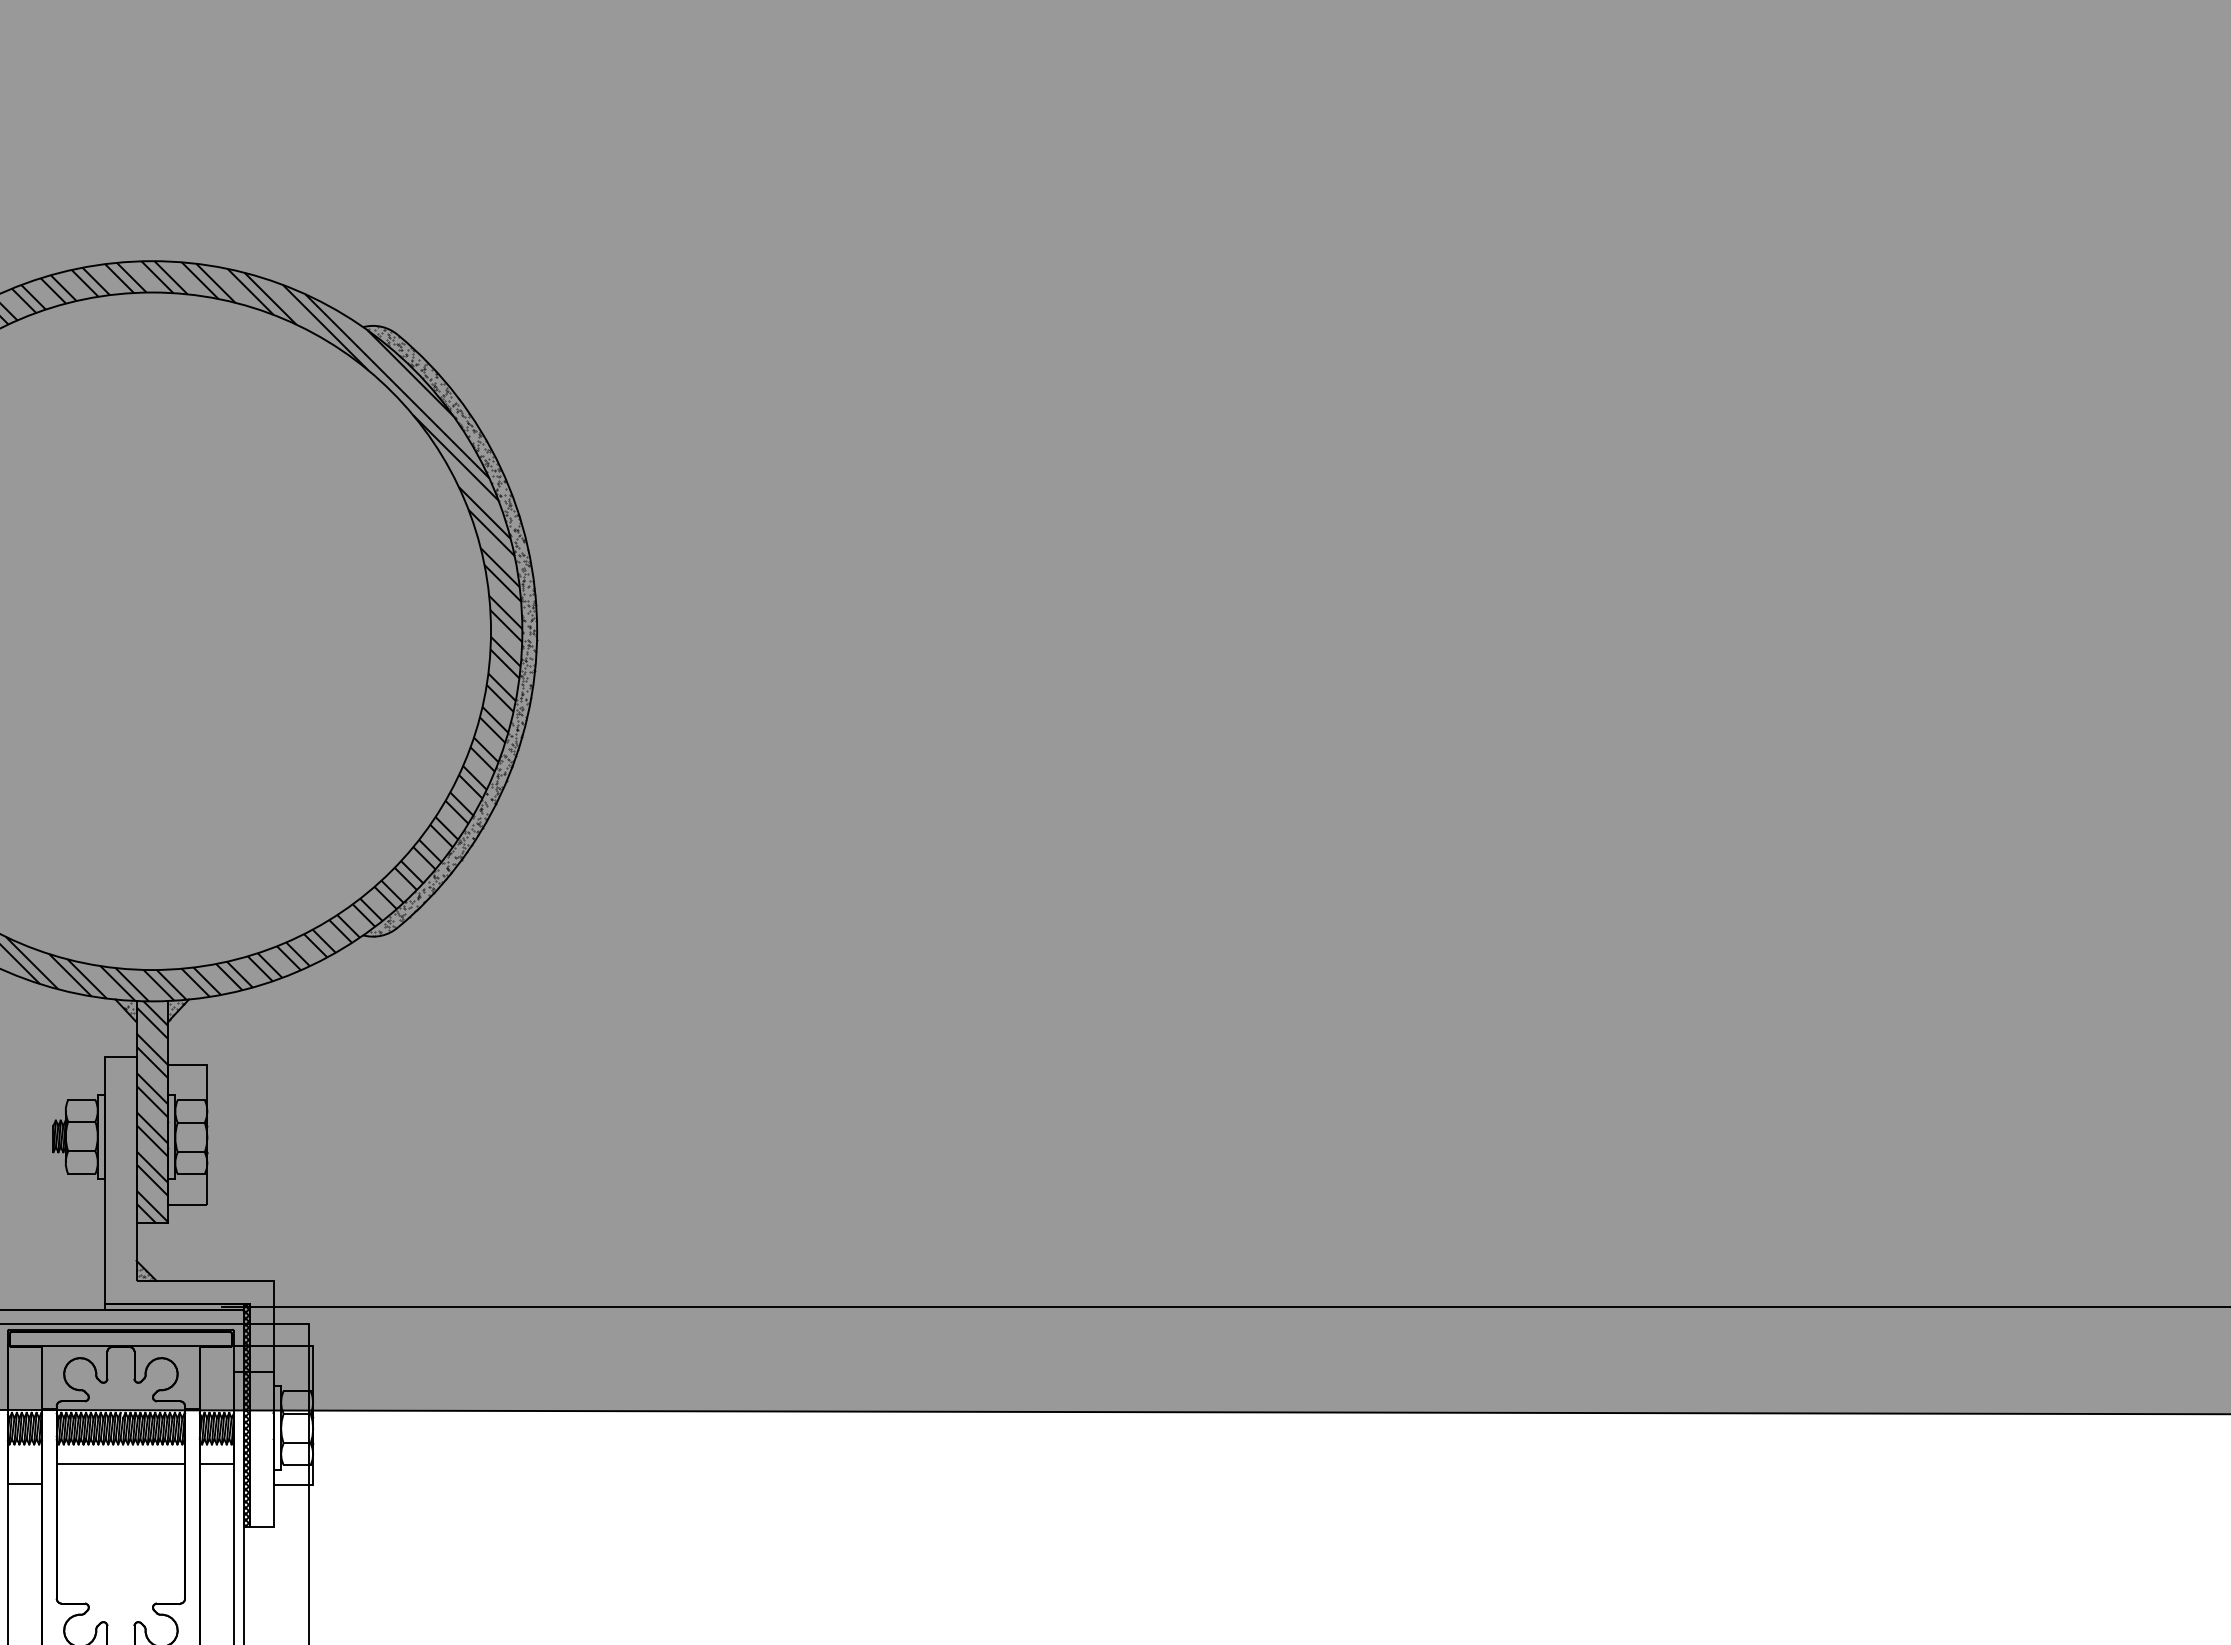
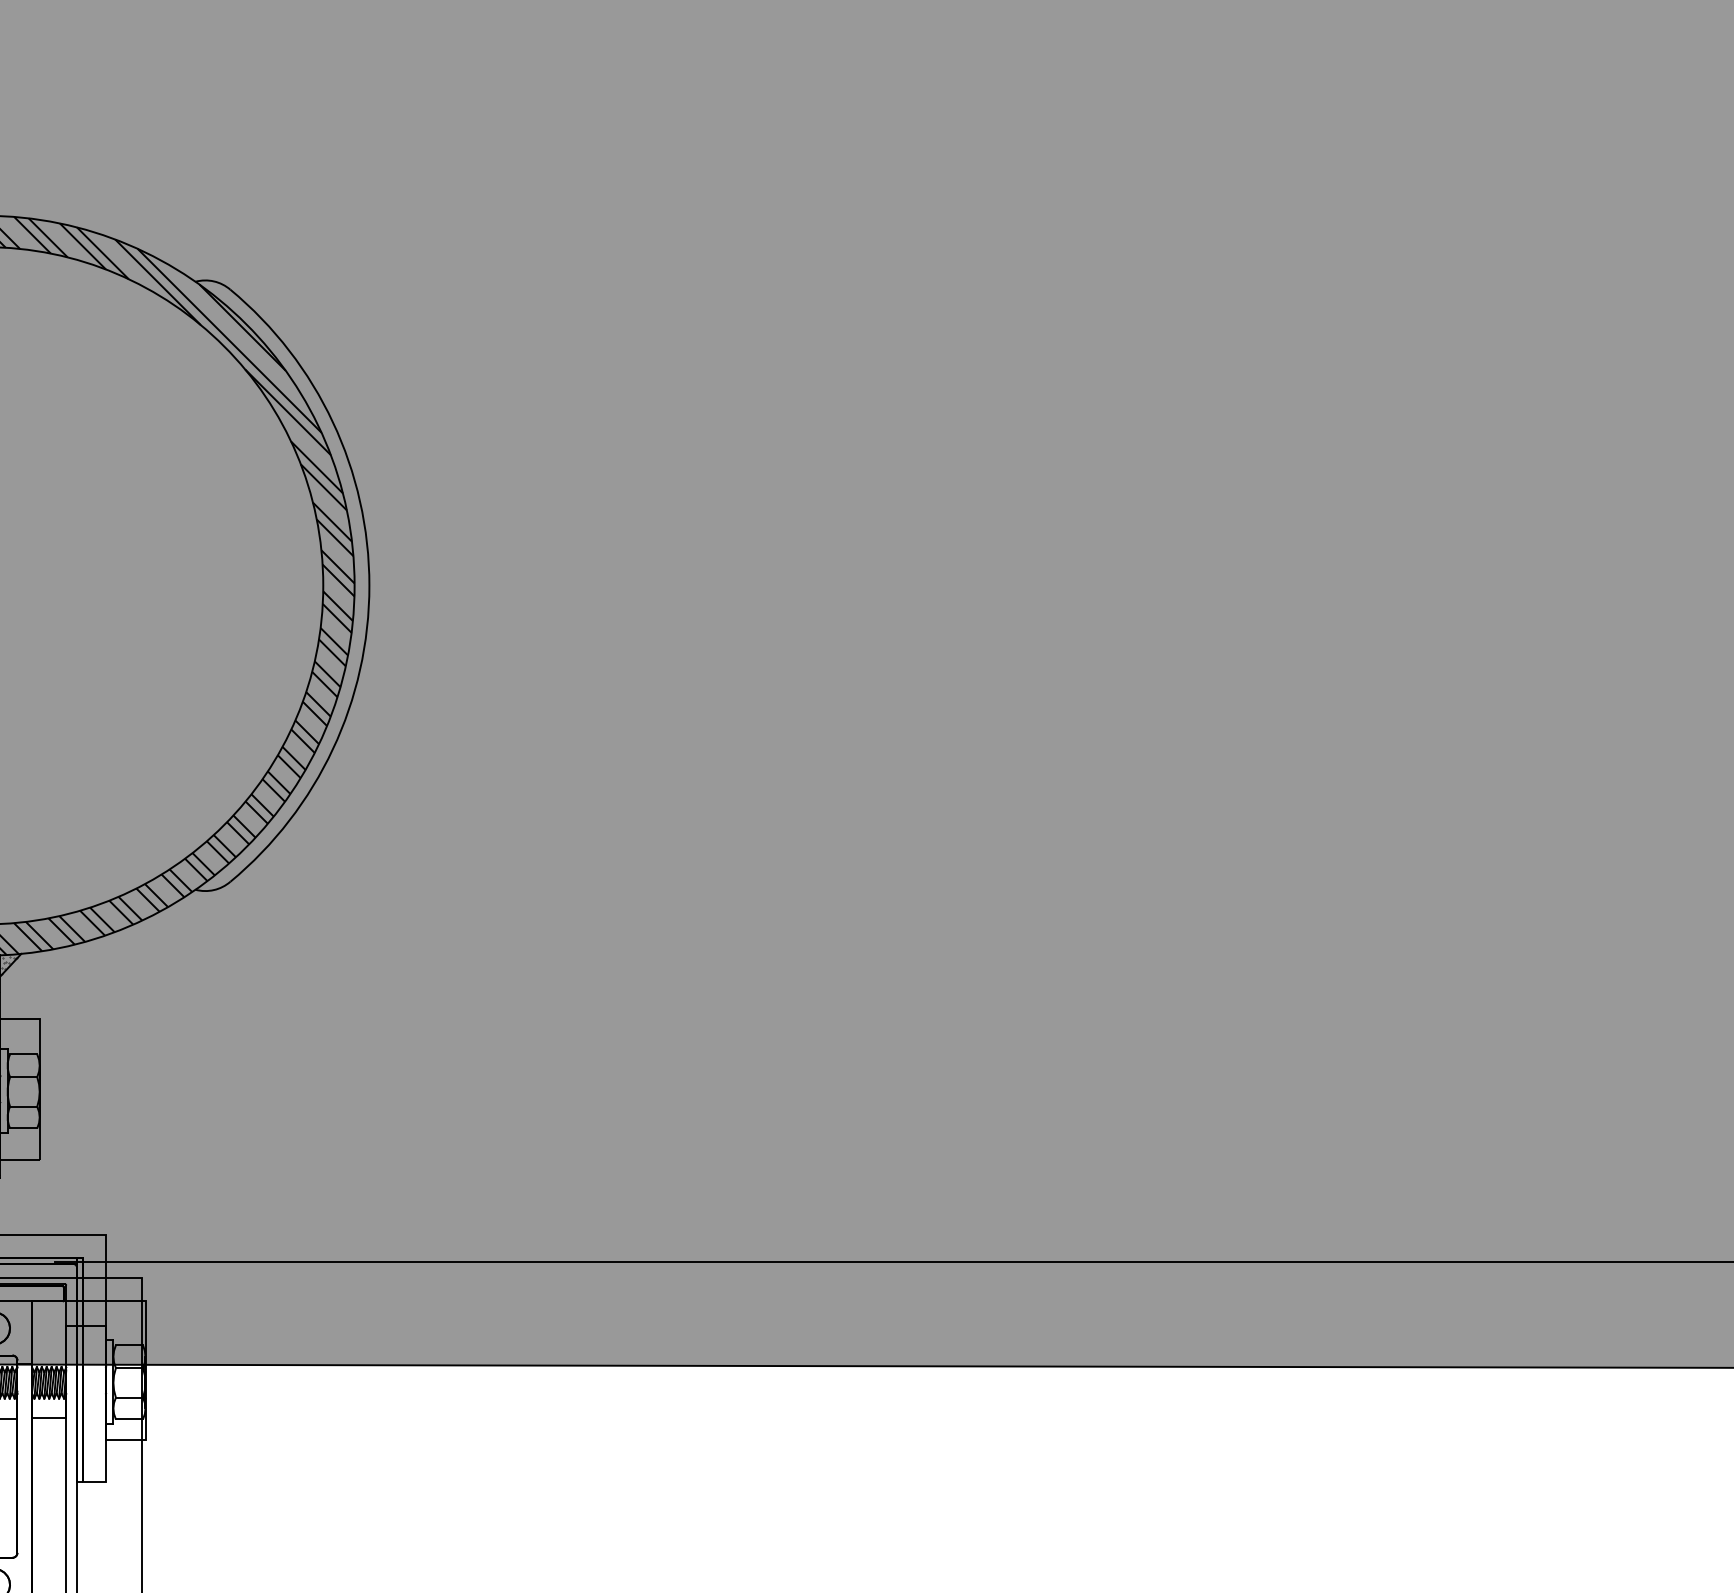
hatch: (452, 631) -> (284, 585), removed
hatch: (247, 1415) -> (79, 1369), removed

